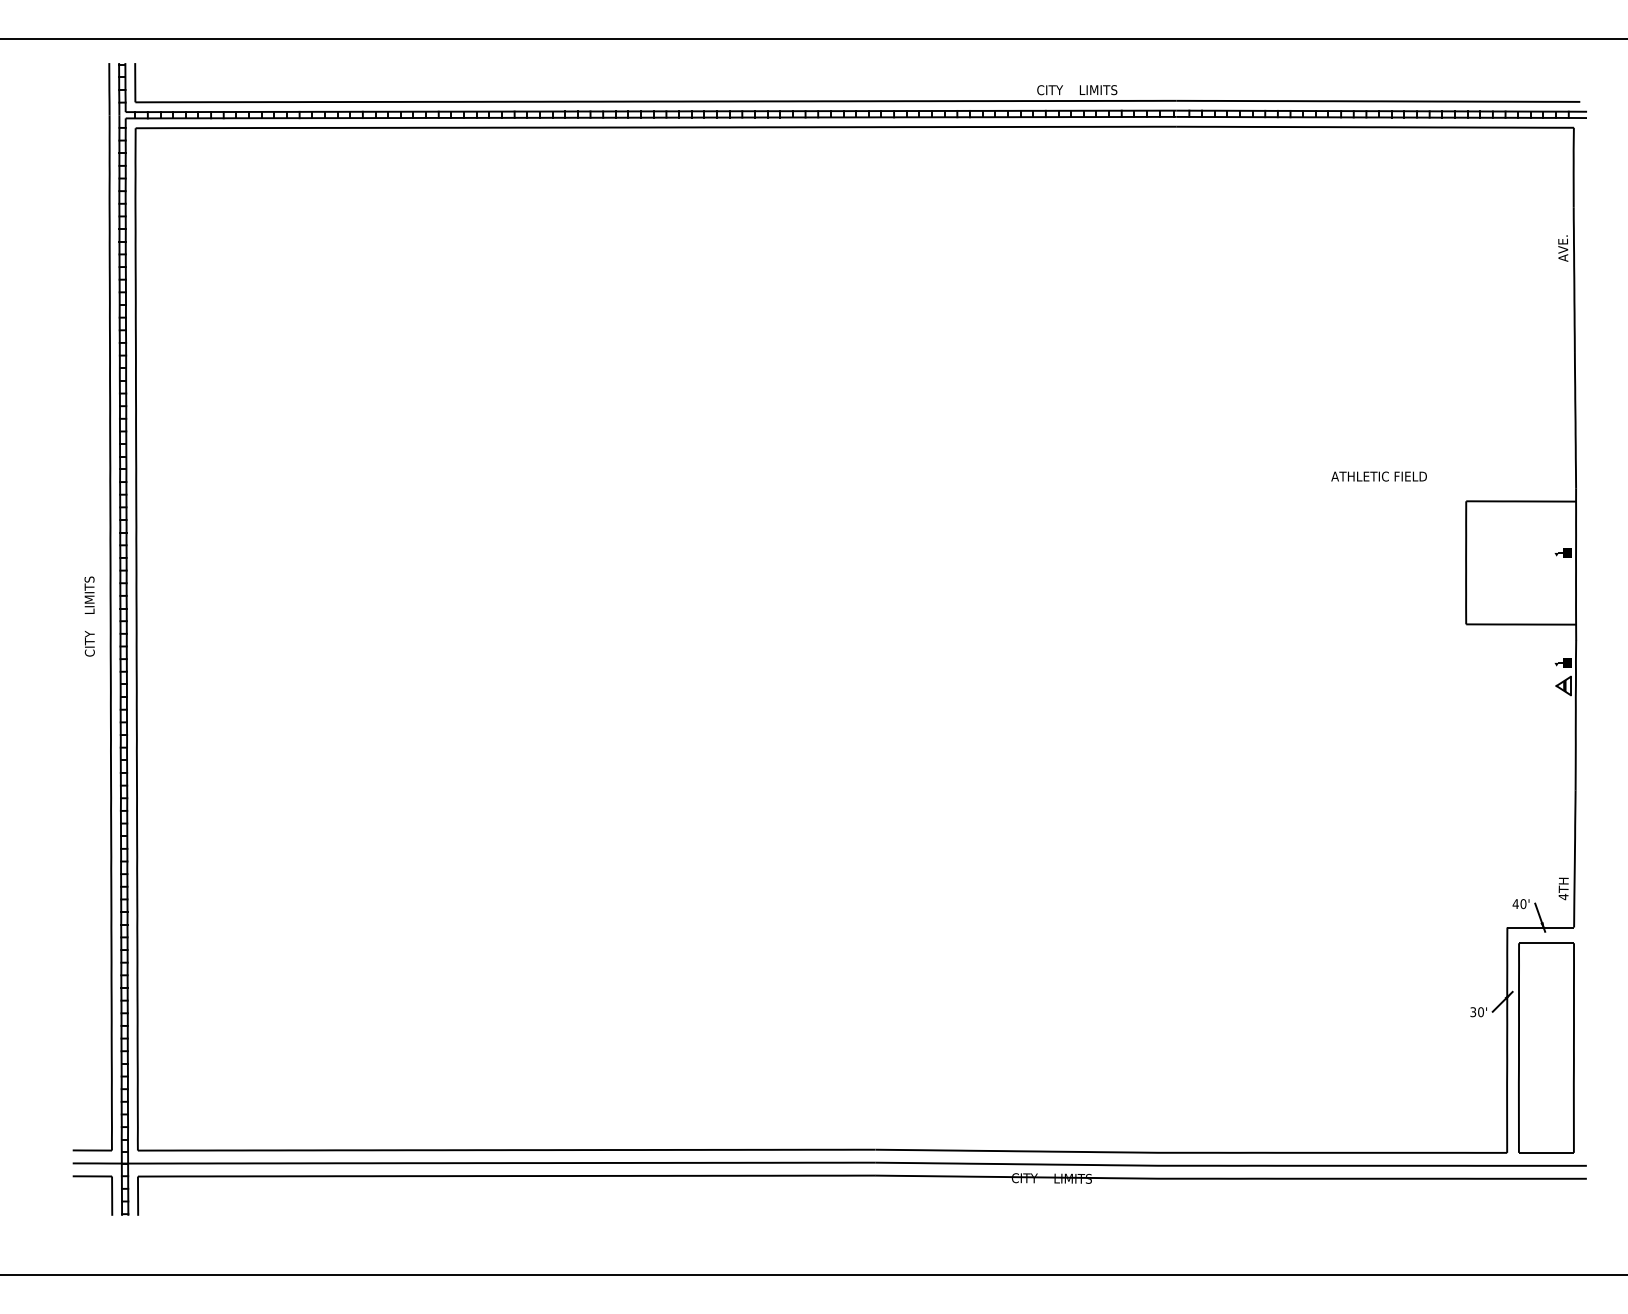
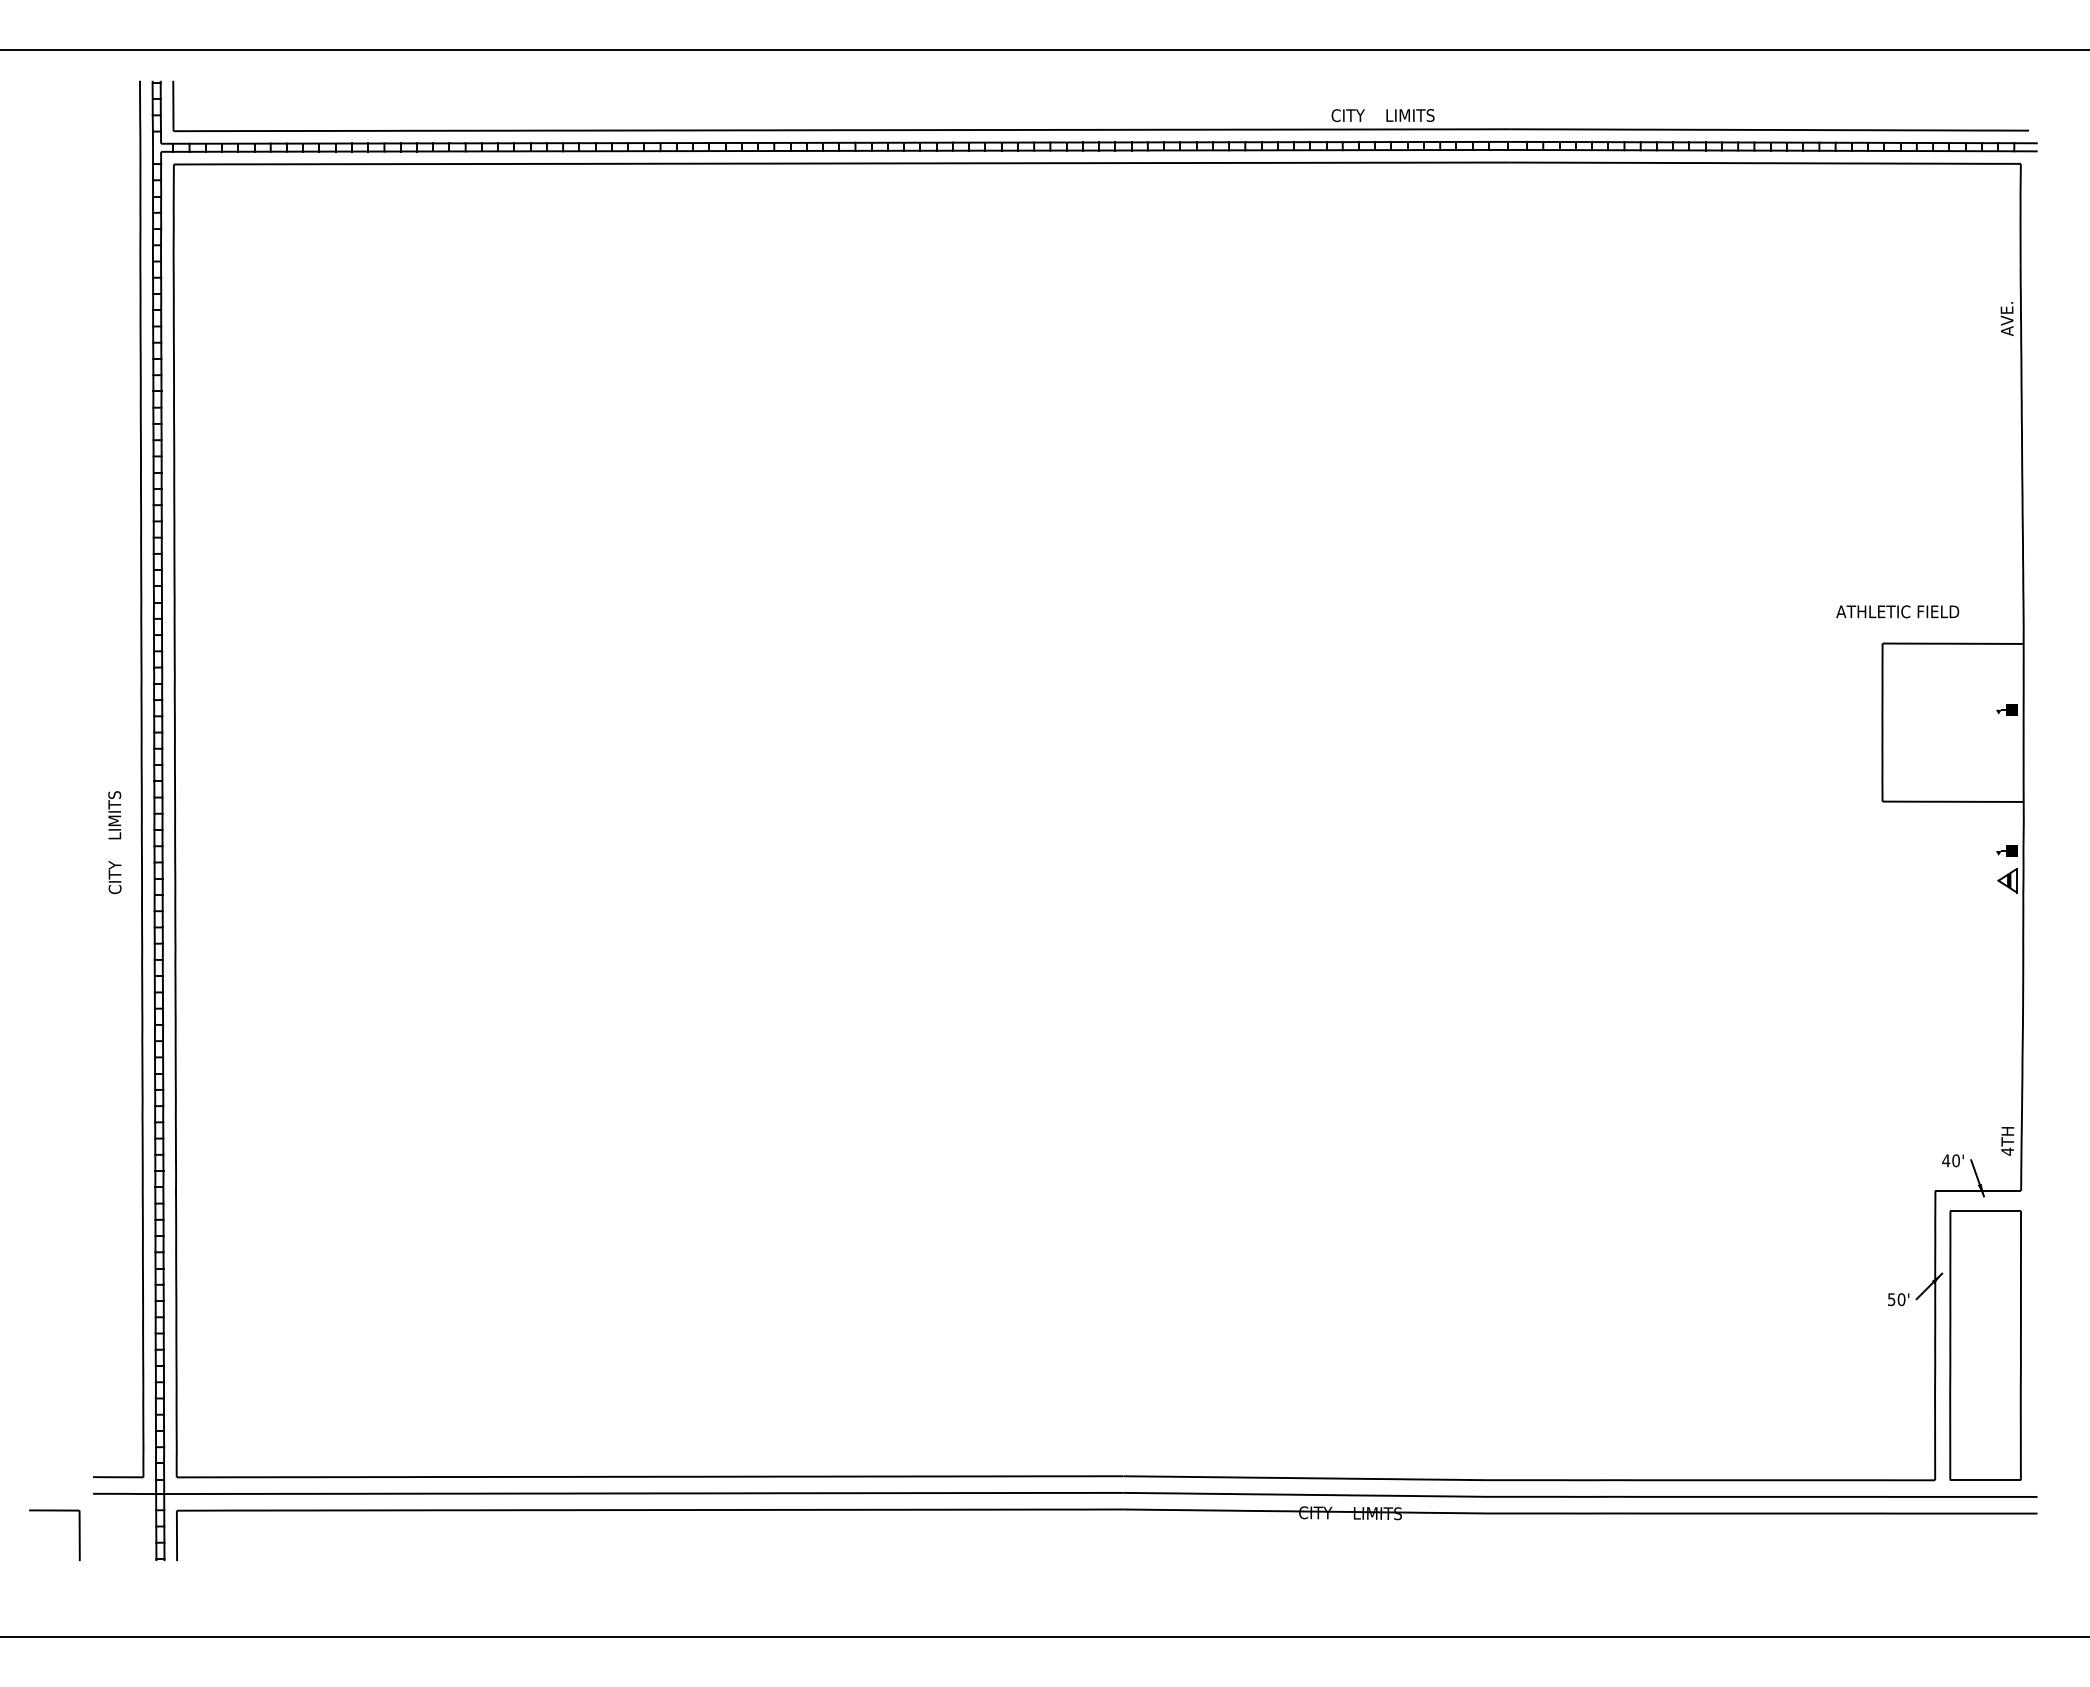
text: (1378, 476) -> (1897, 611), moved
text: (89, 616) -> (114, 842), moved
text: (1473, 1012) -> (1891, 1299), 30' -> 50'
part: (92, 1177) -> (54, 1511), moved

